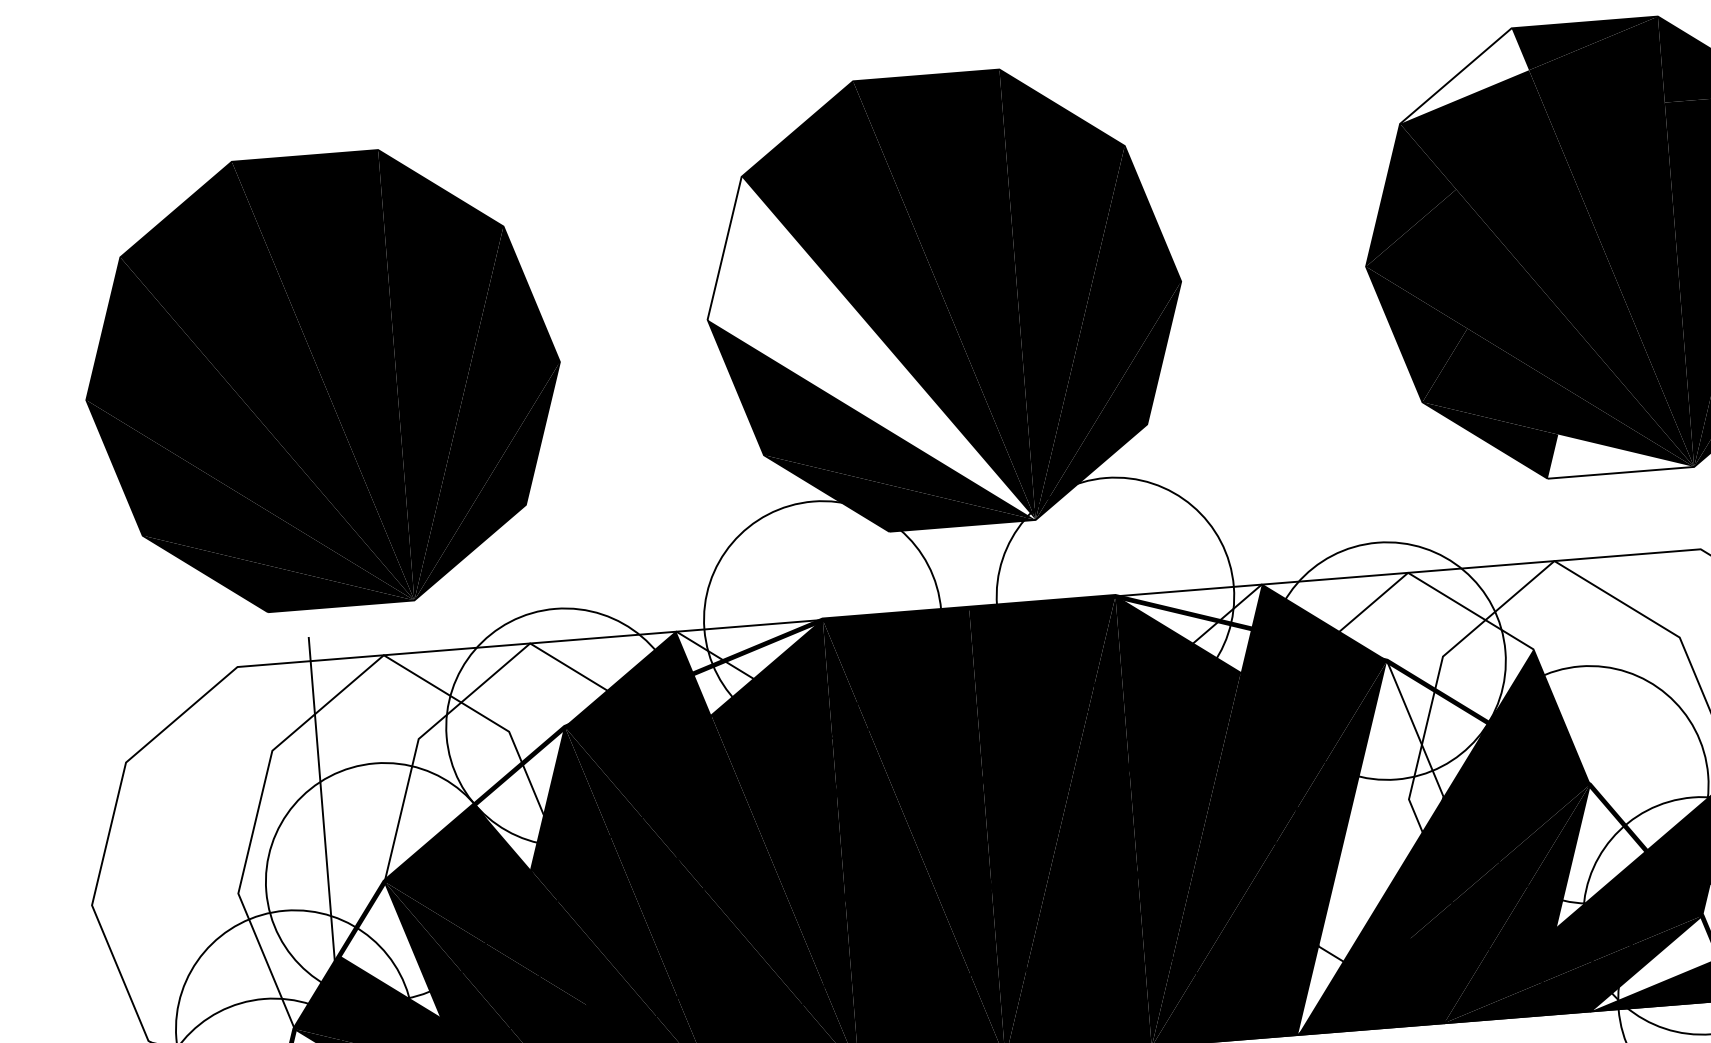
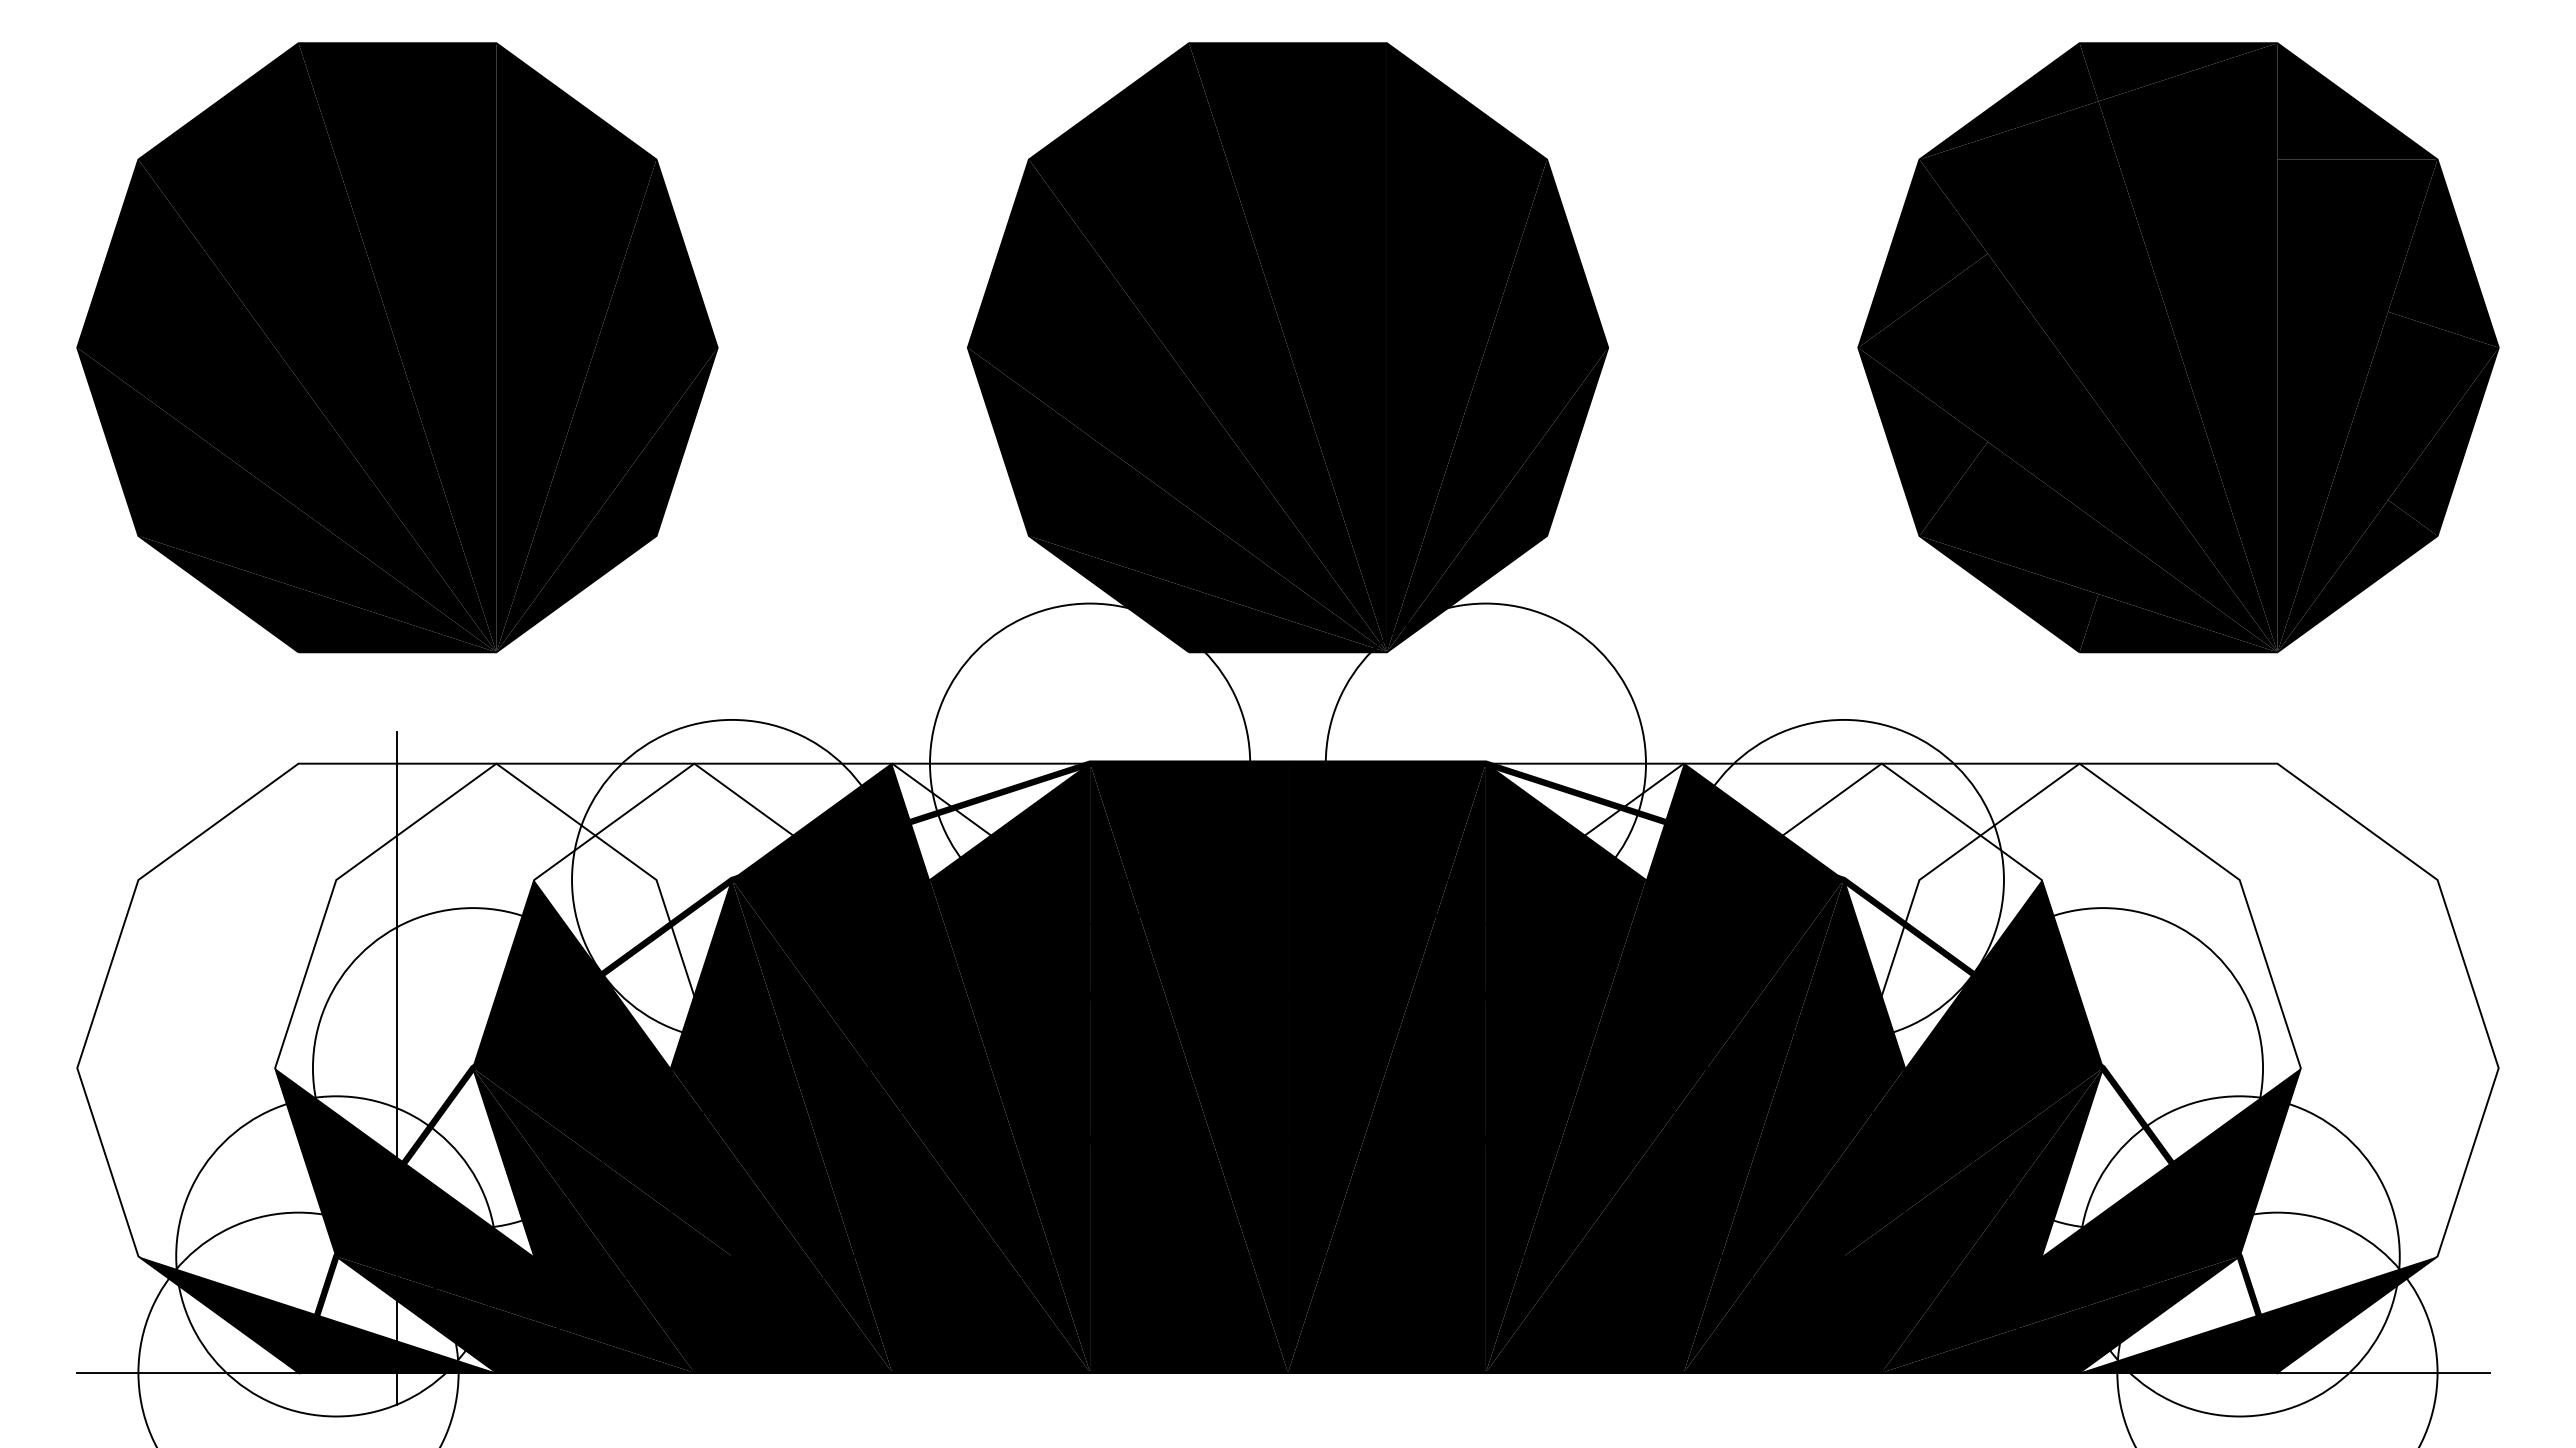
fill: (1462, 75) -> (2008, 101), added
fill: (865, 349) -> (1176, 405), added
part: (323, 380) -> (397, 347), moved
fill: (1619, 451) -> (2178, 623), added
fill: (426, 808) -> (537, 974), added
fill: (1365, 846) -> (1794, 1126), added
fill: (291, 959) -> (339, 1162), added

